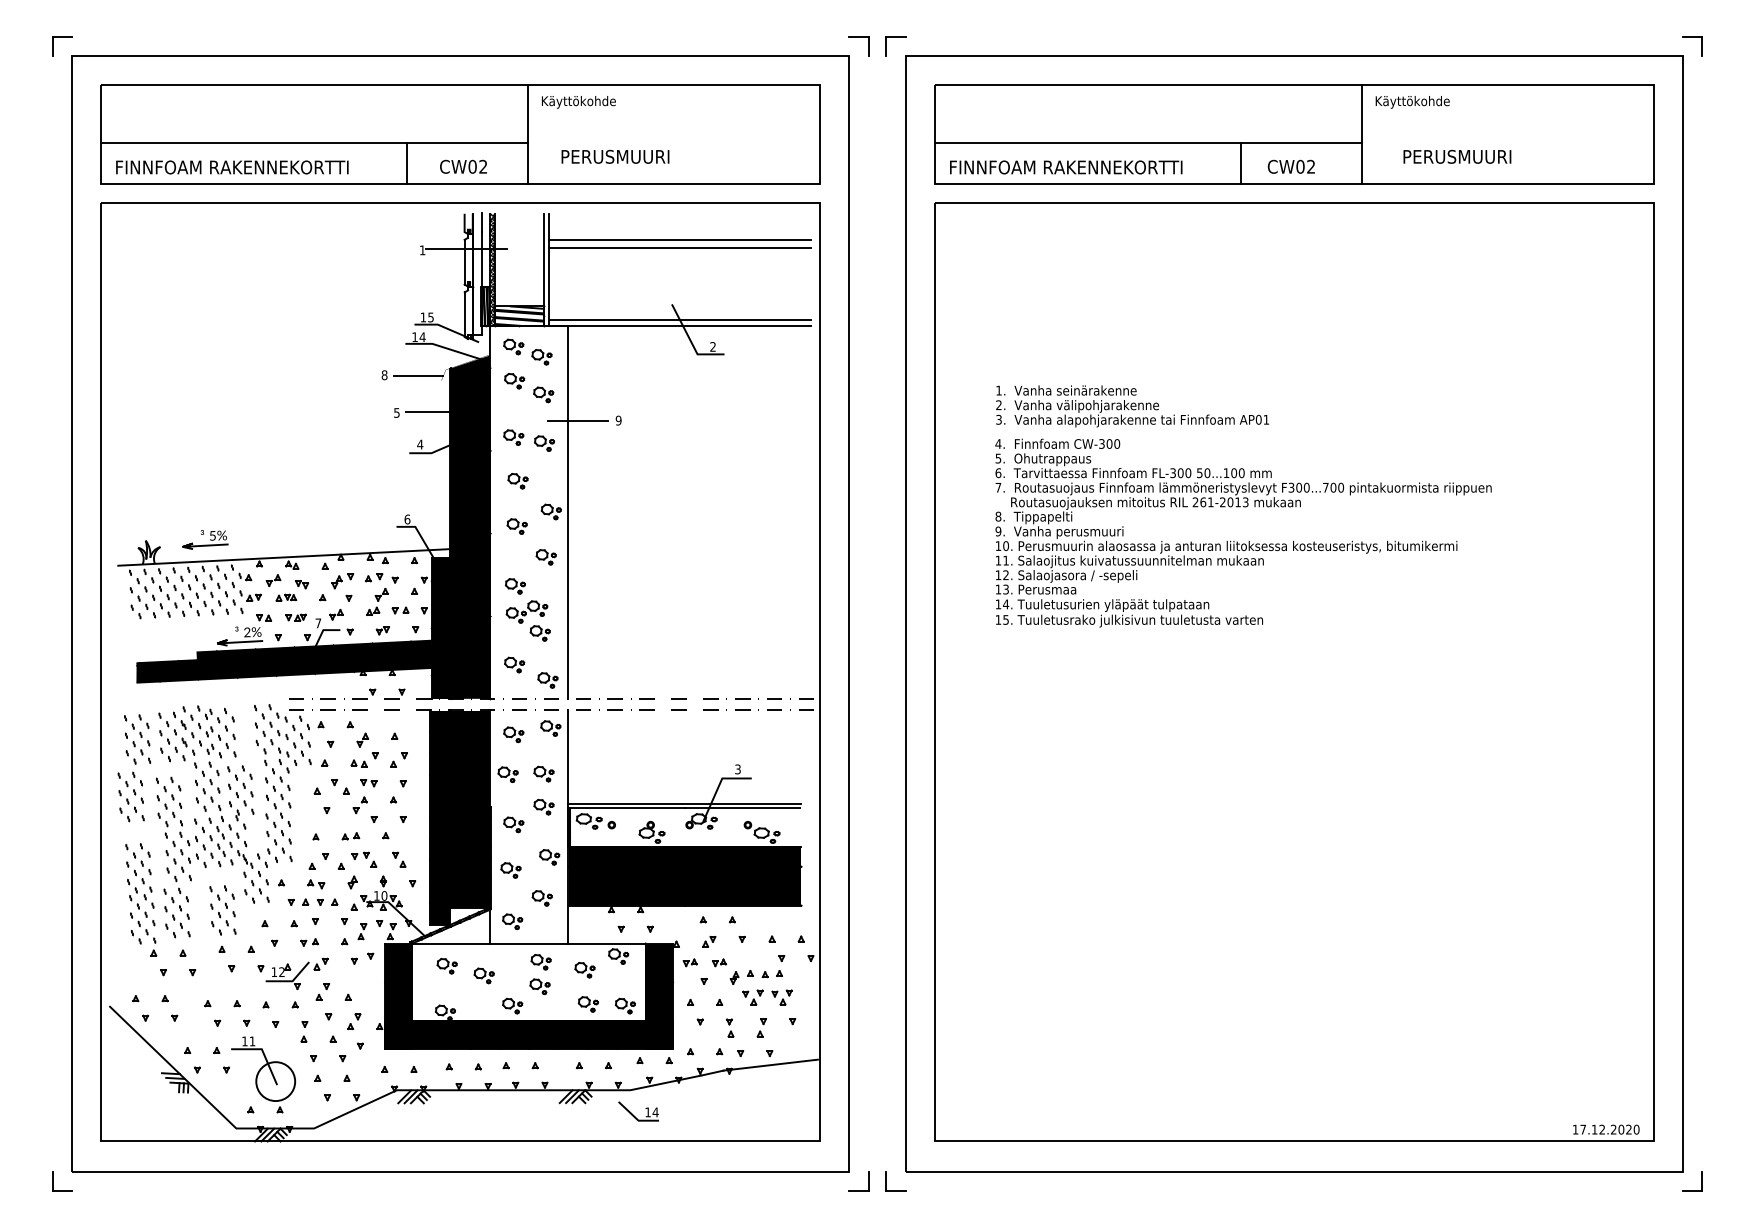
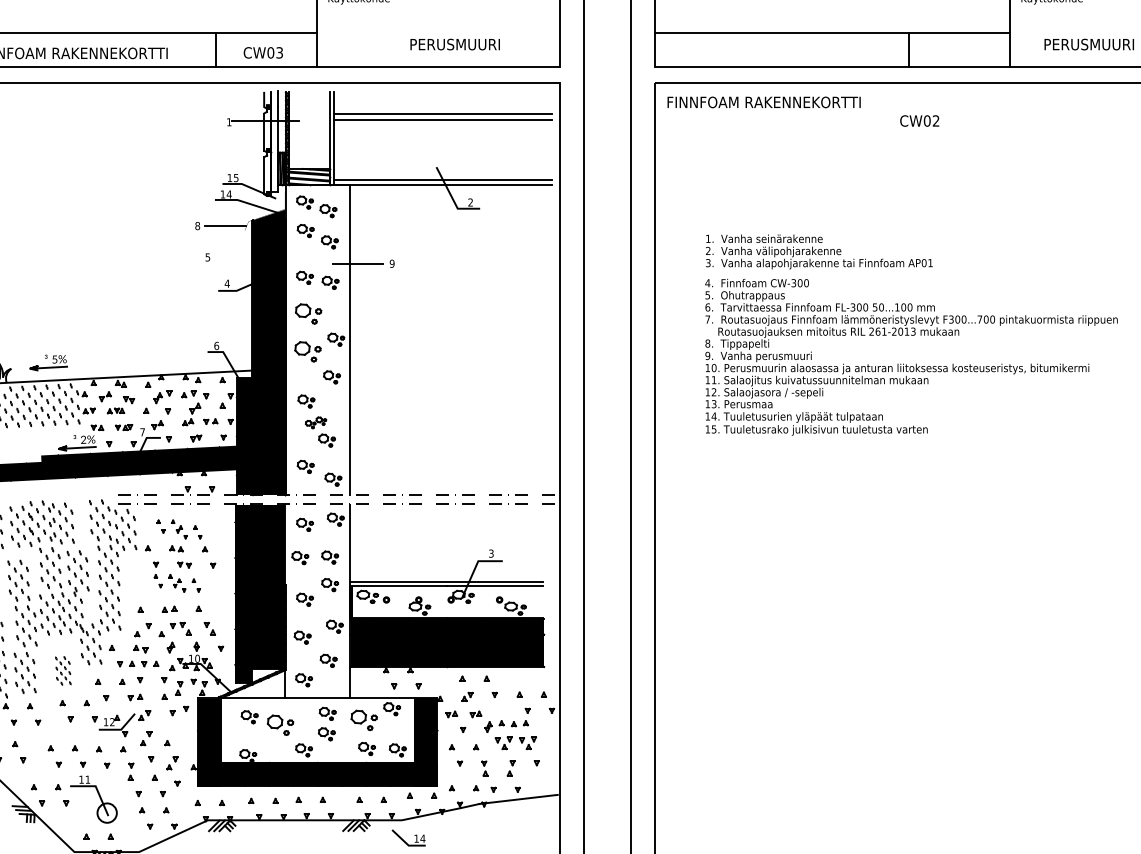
text: (615, 156) -> (455, 44), moved
text: (483, 166) -> (279, 52), CW02 -> CW03
text: (1290, 166) -> (918, 120), moved
text: (1066, 167) -> (764, 102), moved
line: (428, 411) -> (234, 256), removed
part: (517, 481) -> (308, 314), size x1.6
part: (516, 526) -> (307, 351), size x1.6
part: (526, 611) -> (315, 422), size x0.6
part: (362, 740) -> (179, 529), size x0.6
part: (359, 804) -> (176, 582), size x0.6
part: (222, 910) -> (62, 670), size x0.7
part: (584, 970) -> (363, 720), size x1.6
part: (483, 975) -> (279, 724), size x1.6
circle: (275, 1081) -> (106, 813), size x0.6

